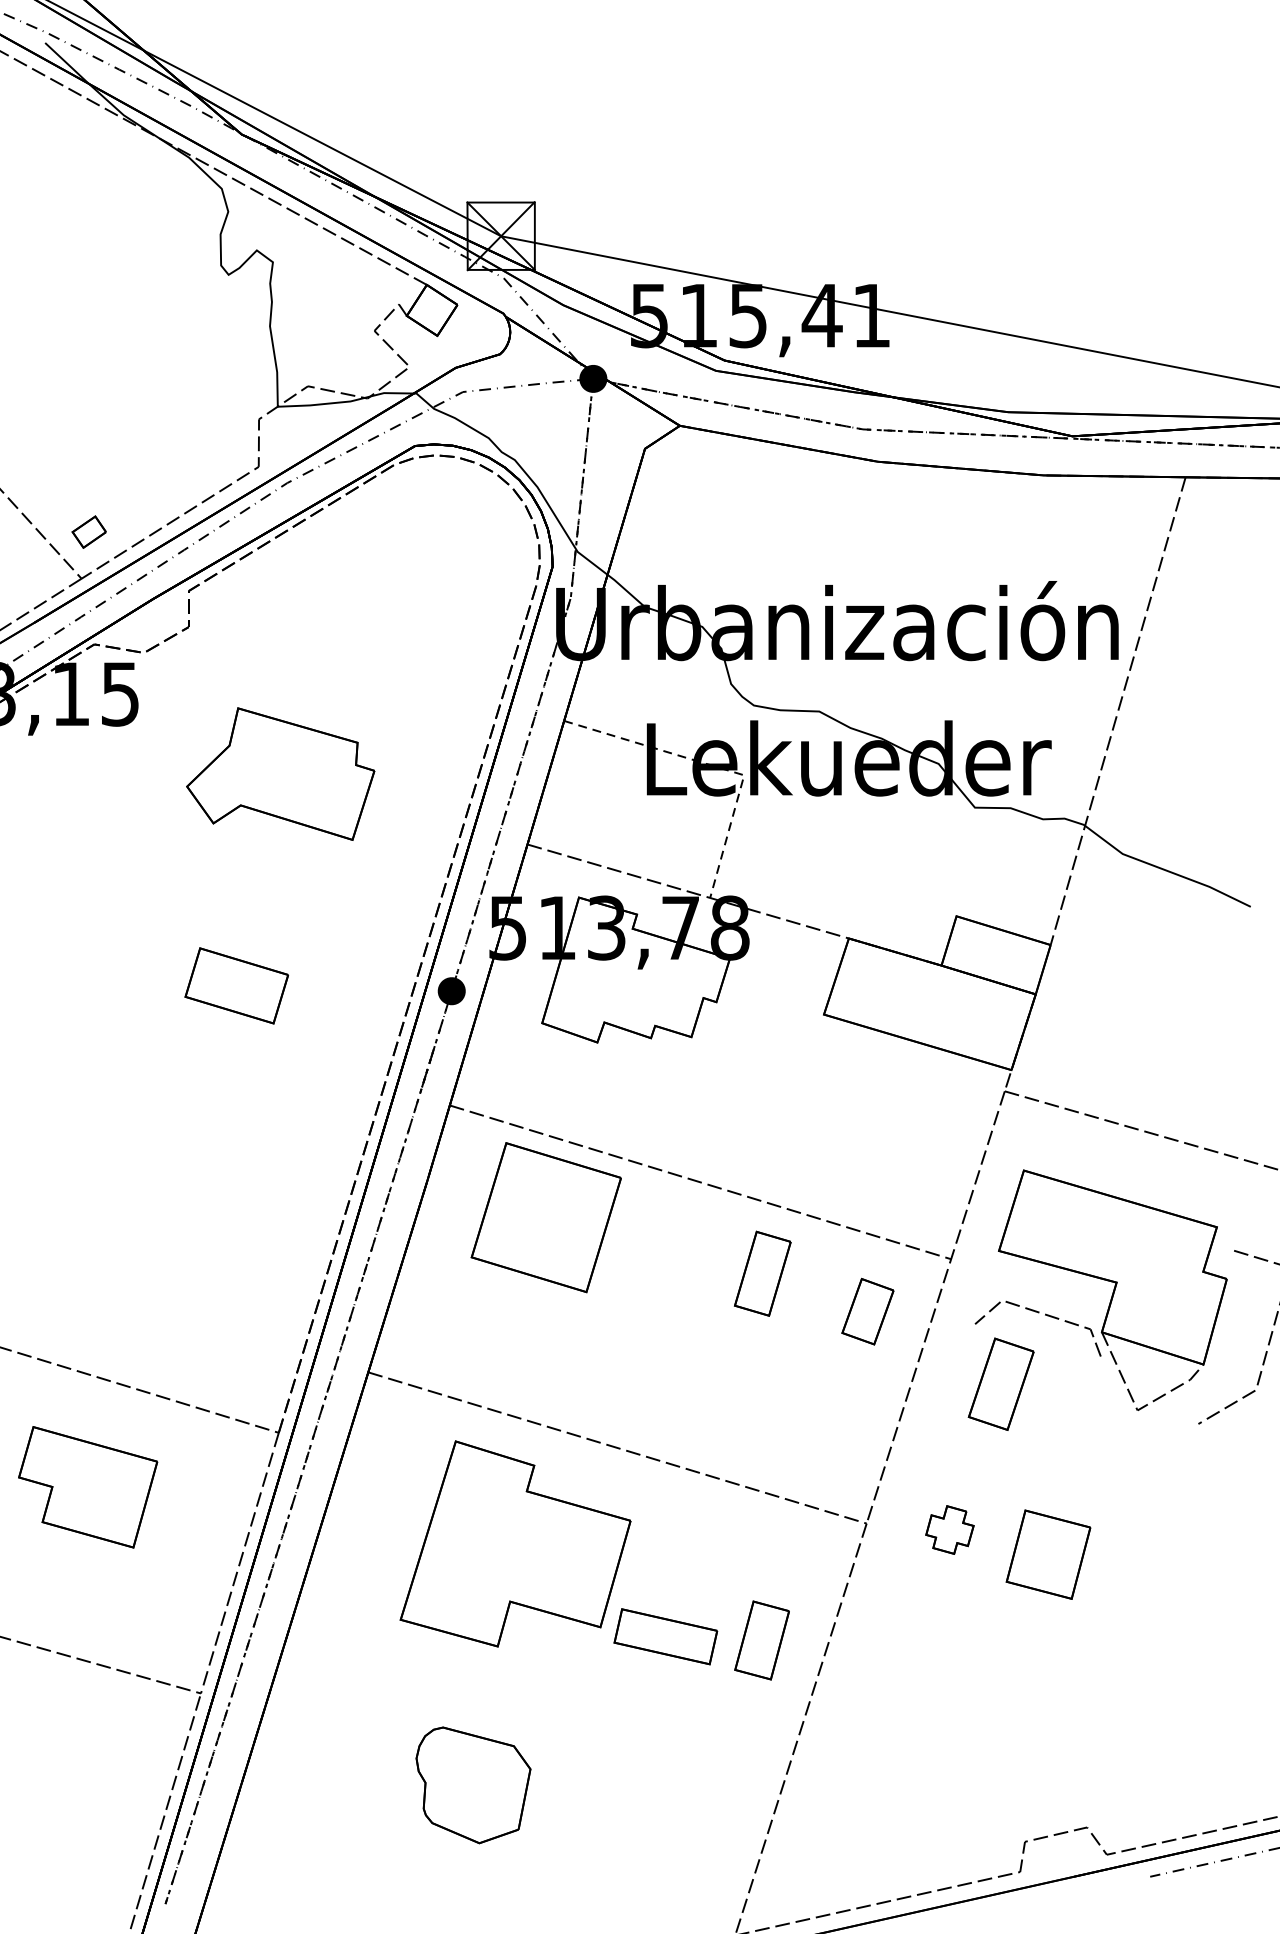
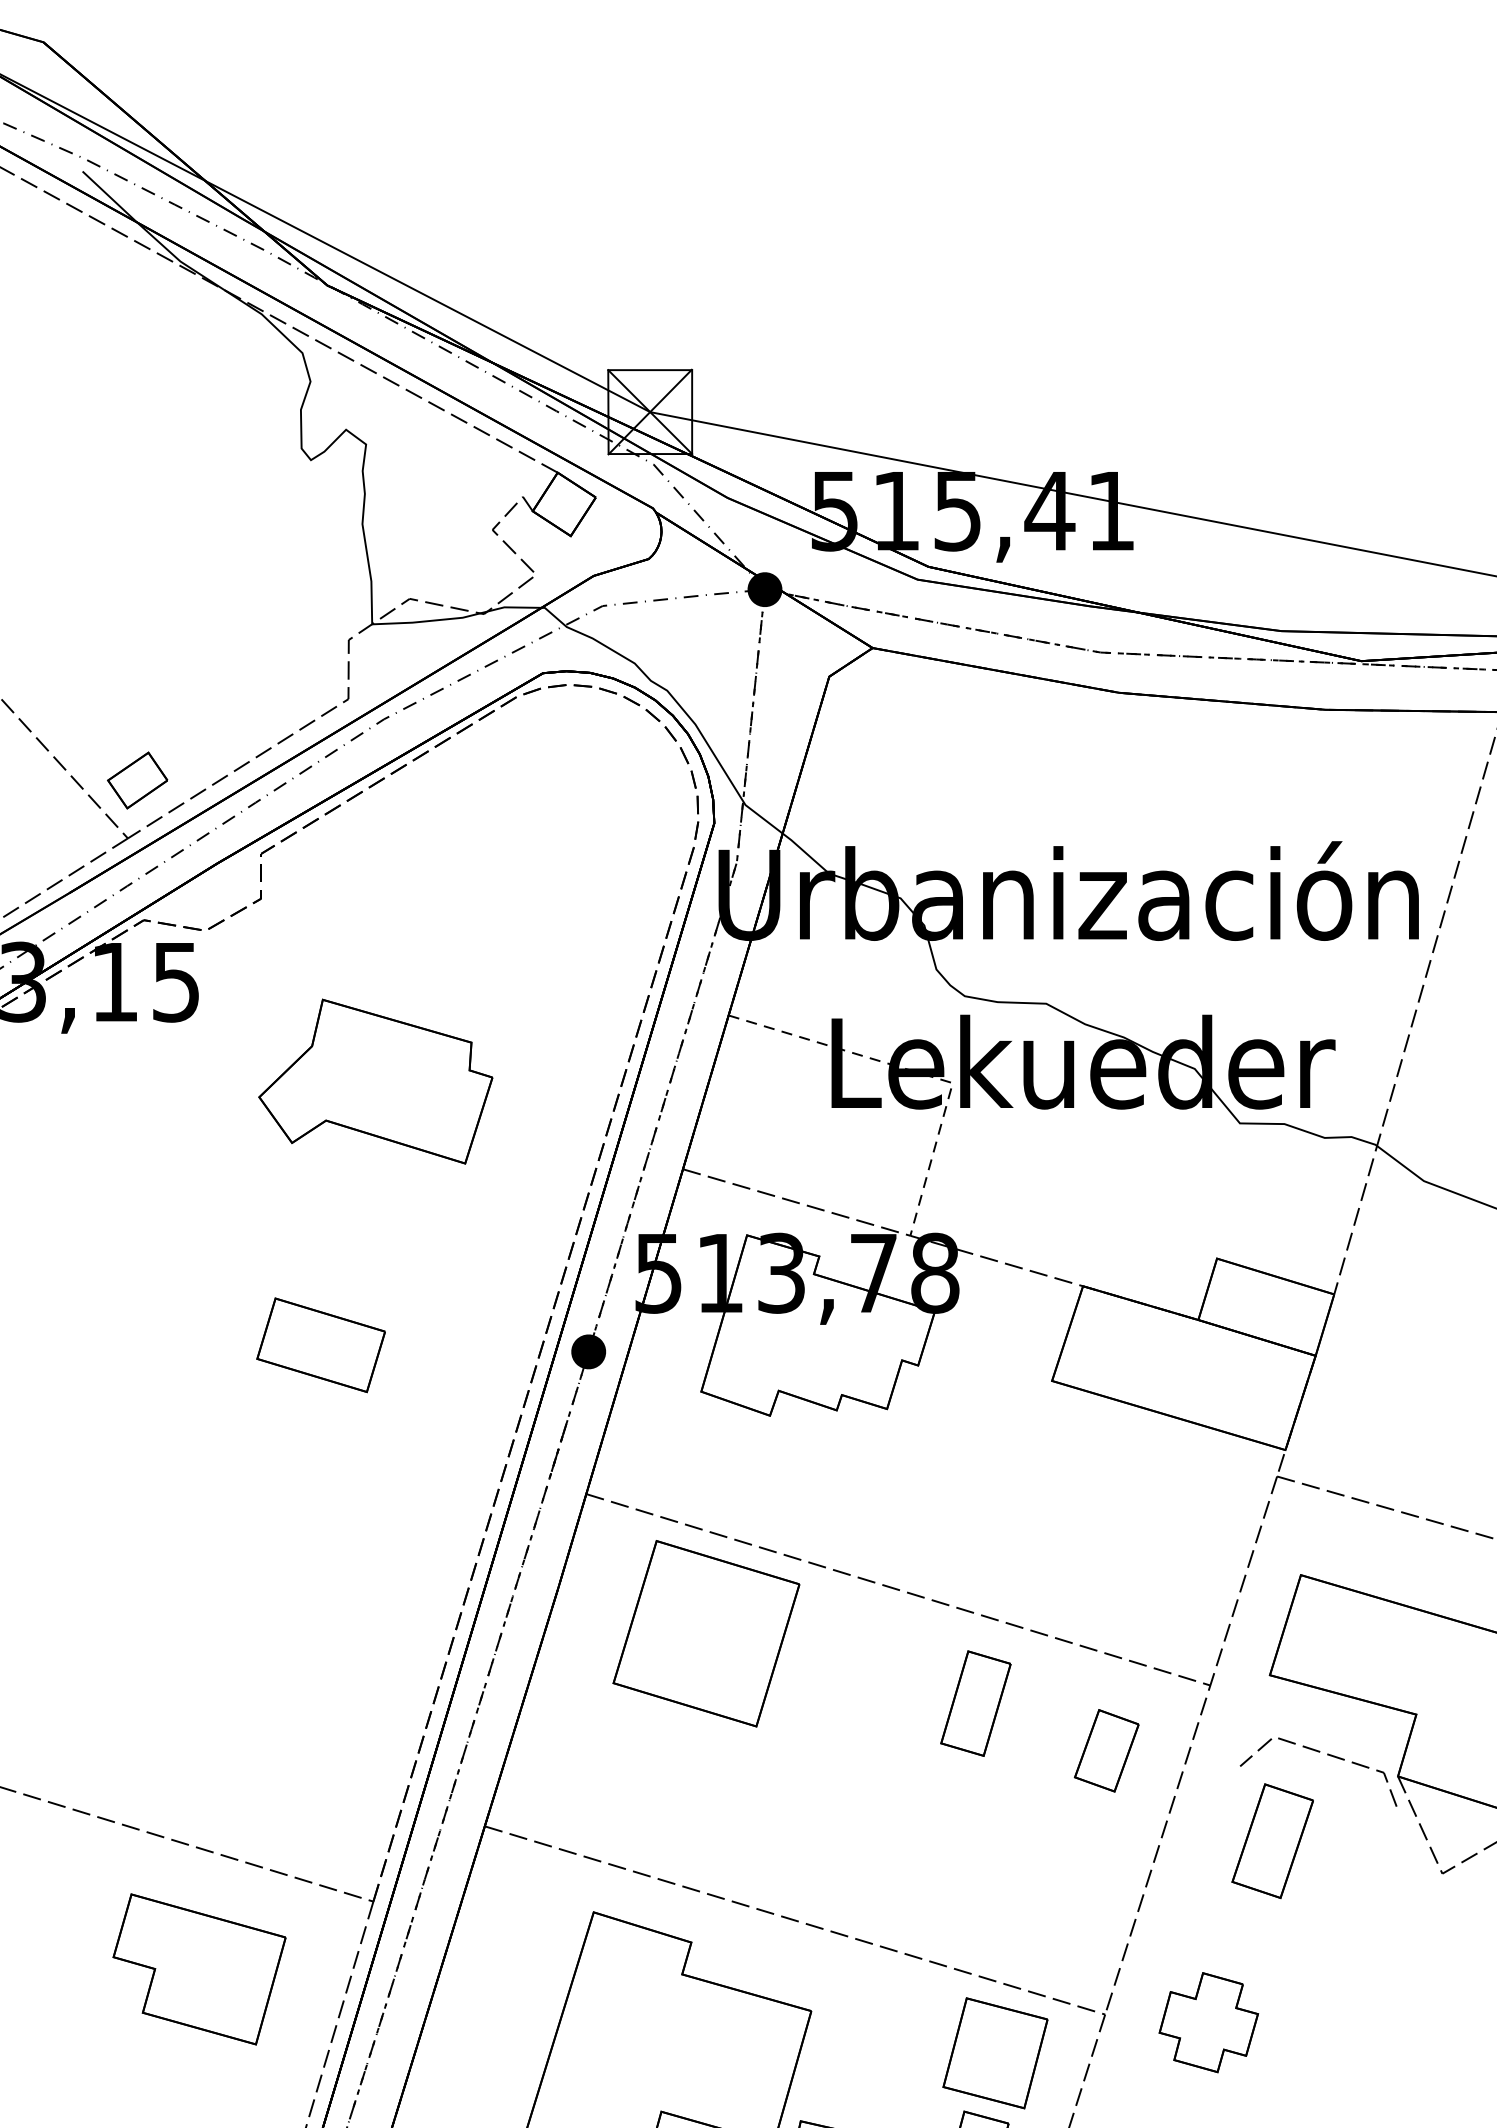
part: (88, 531) -> (136, 779), size x1.43
part: (88, 1487) -> (200, 1969), moved
part: (949, 1529) -> (1208, 2021), size x1.67
part: (1048, 1554) -> (995, 2053), moved

